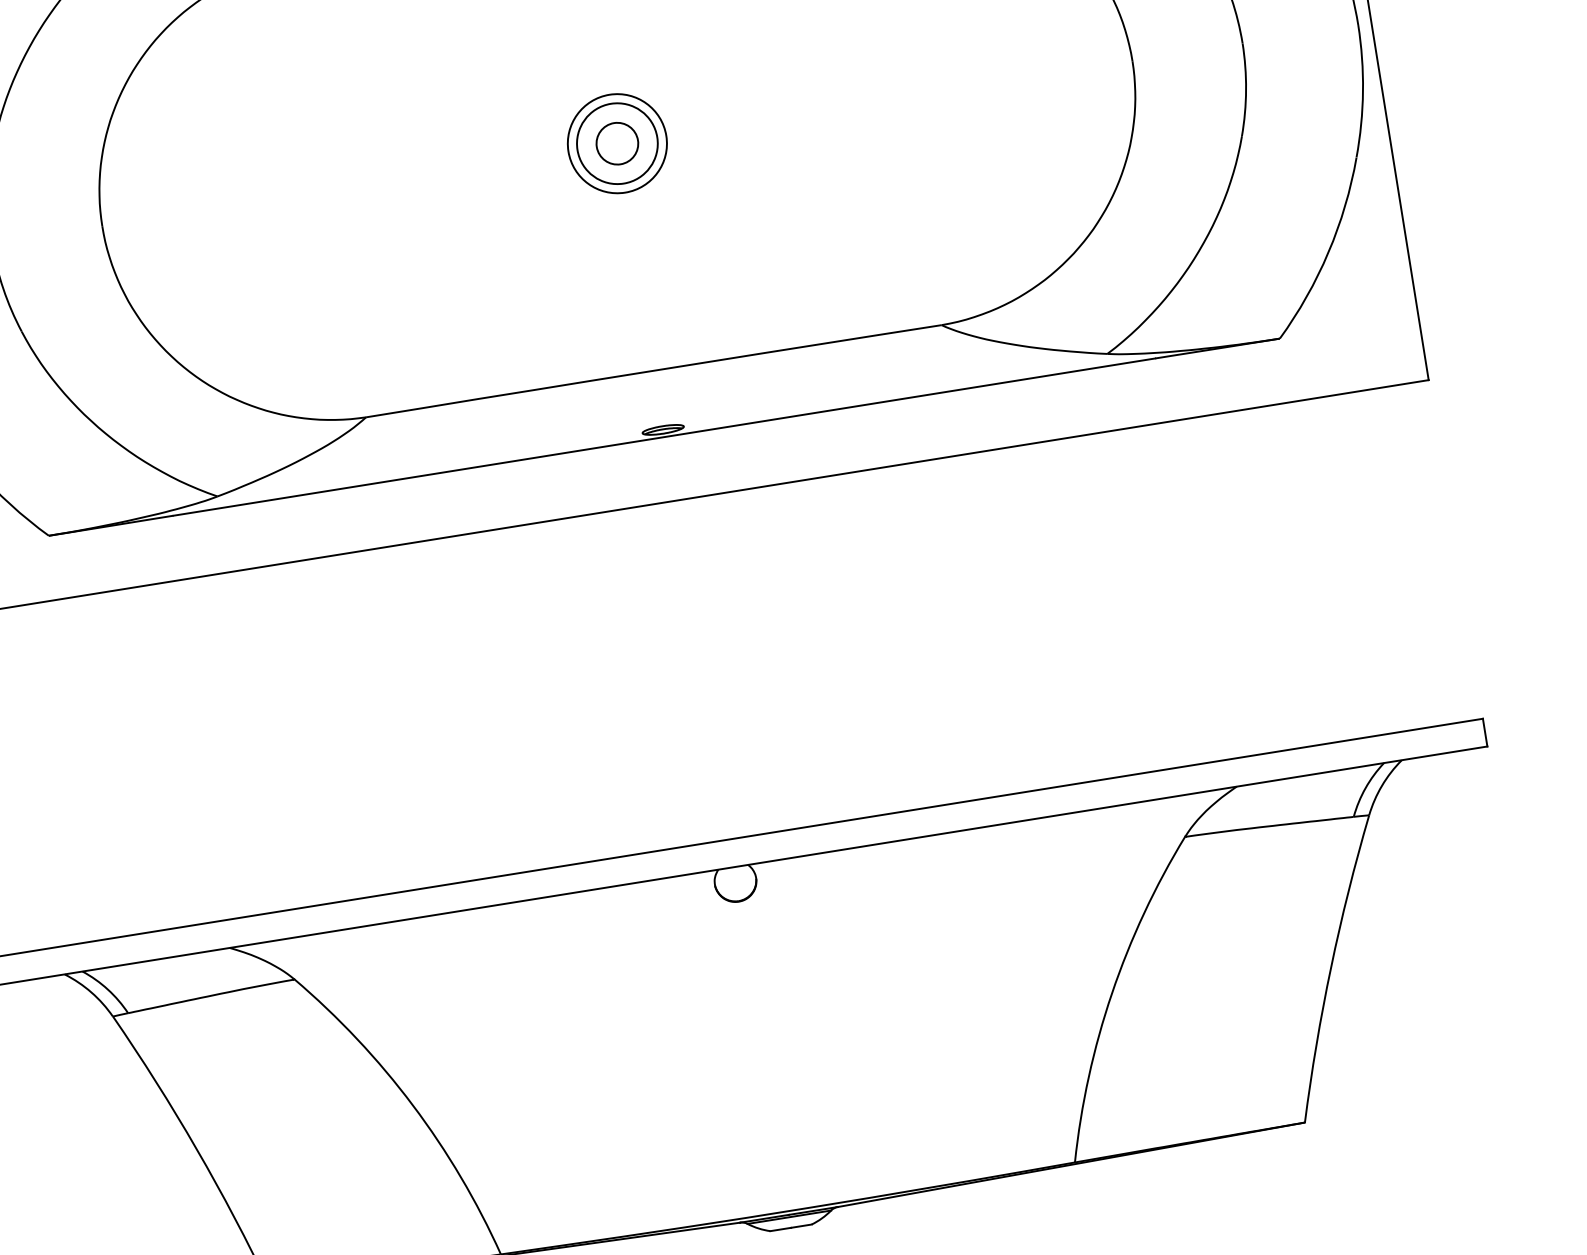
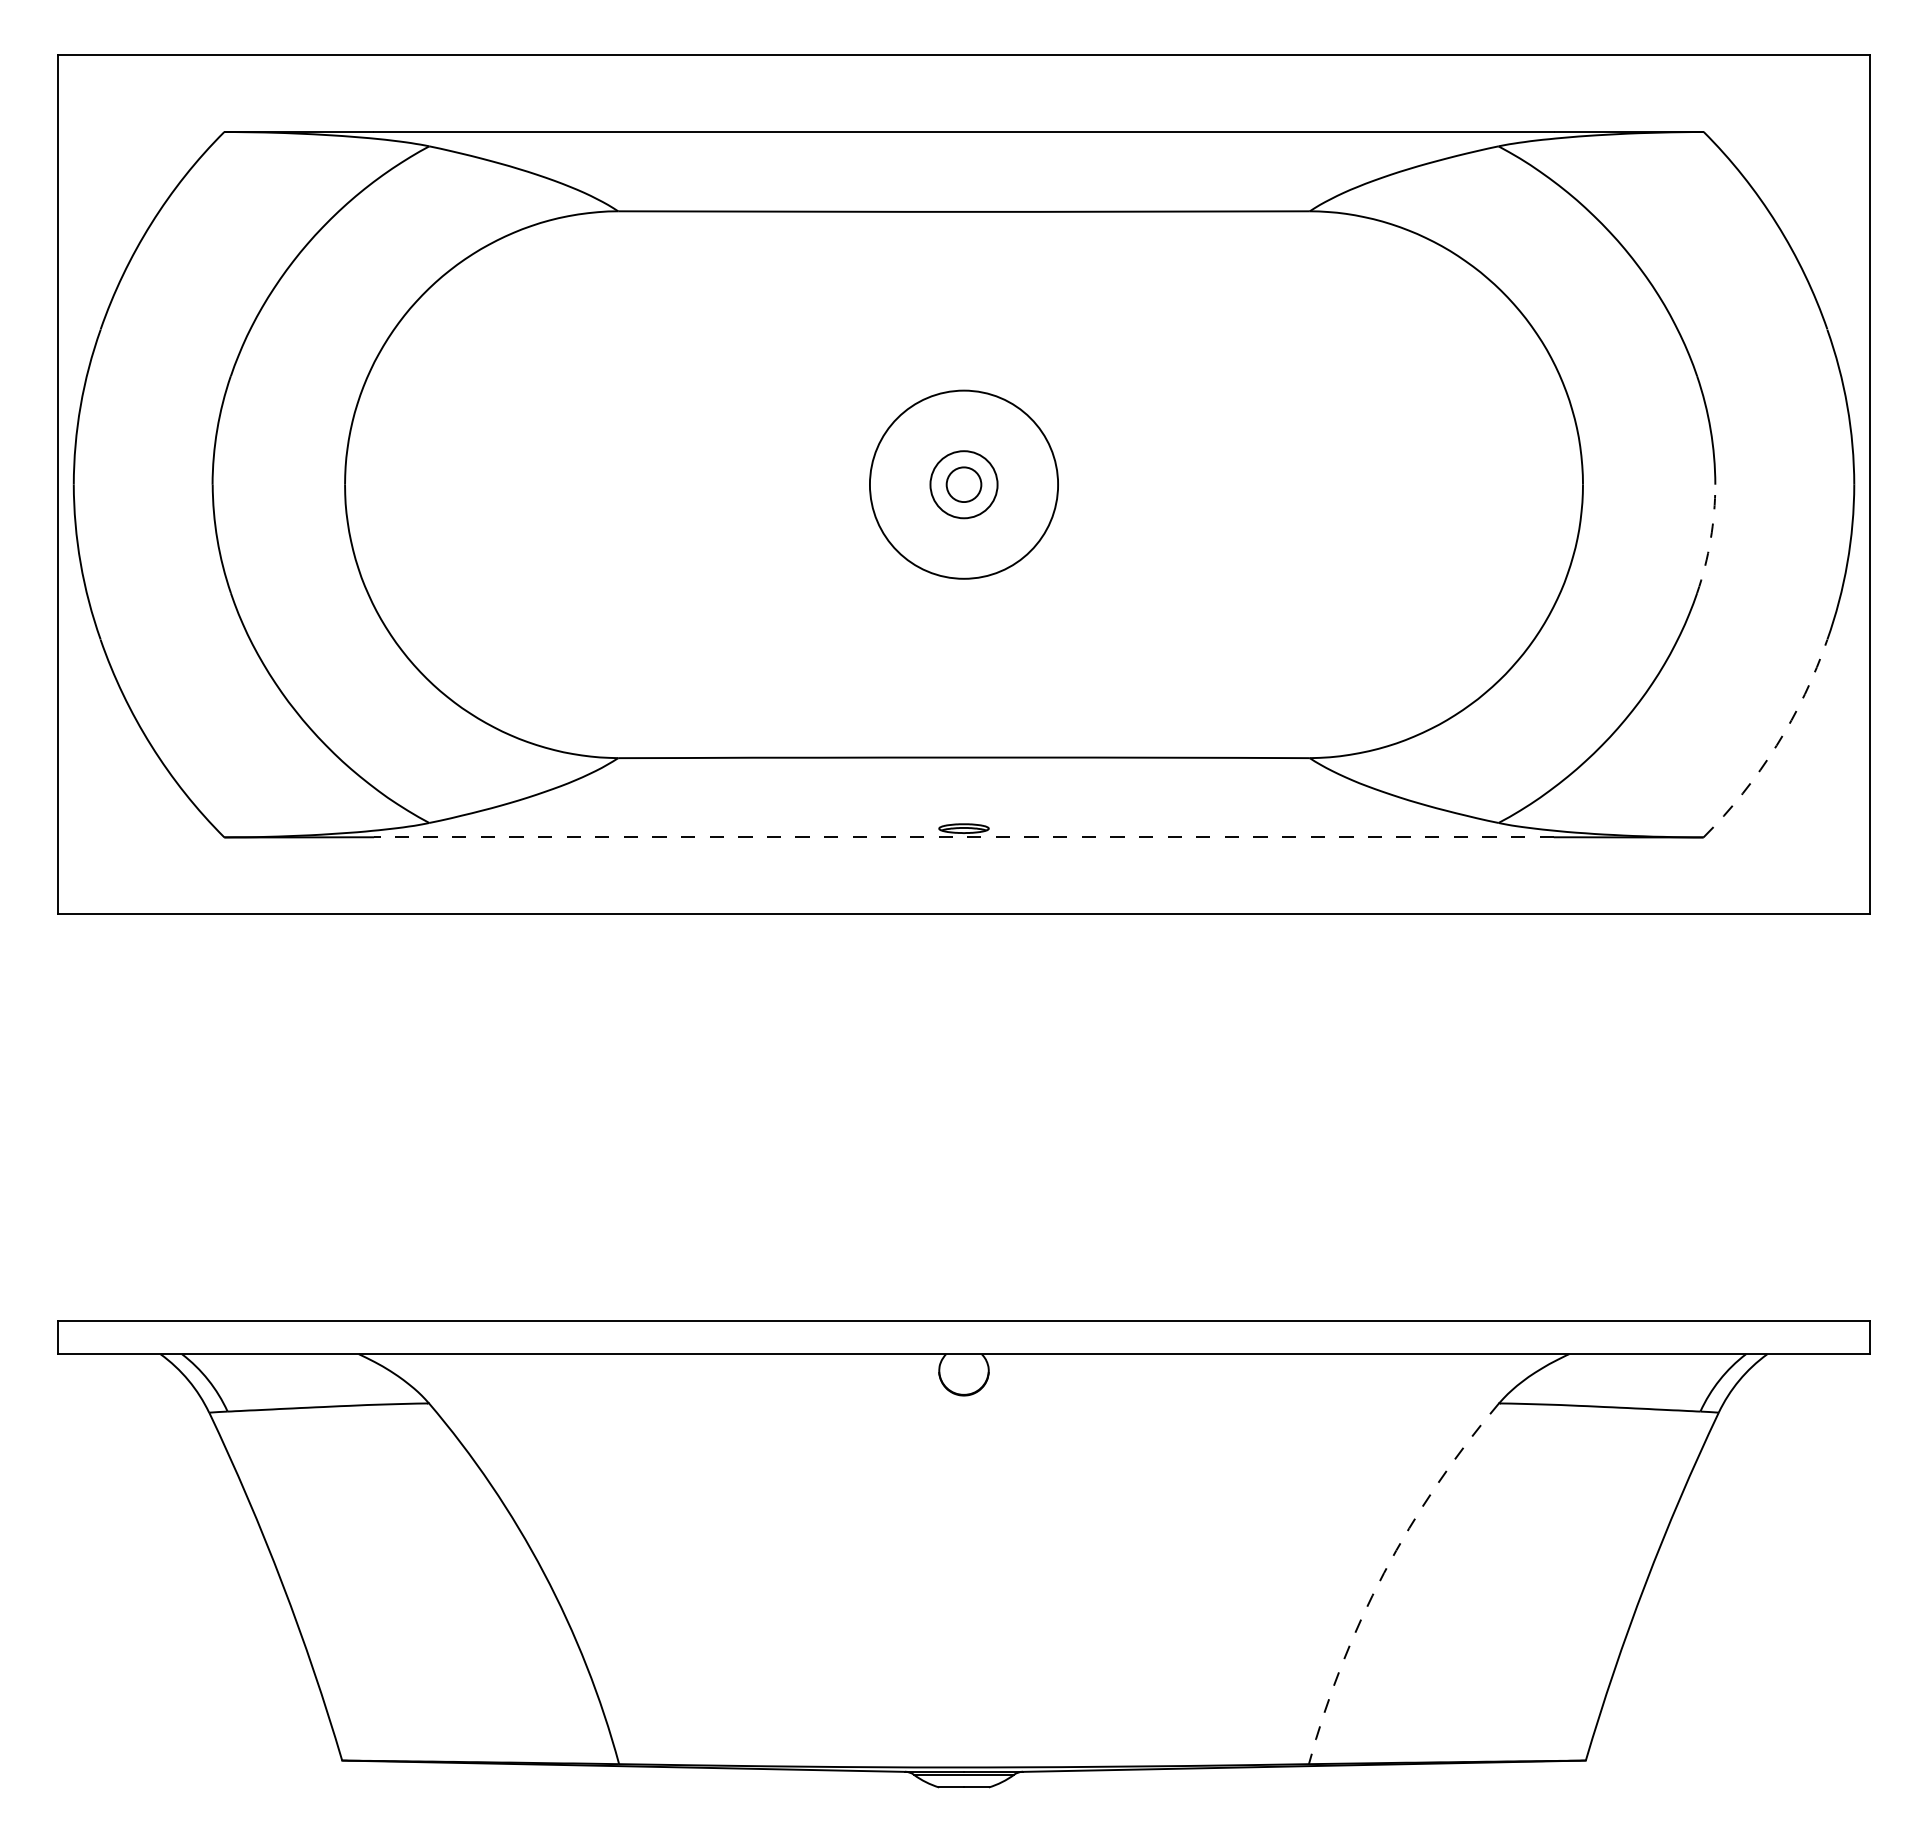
arc: (1245, 89) -> (1710, 539), solid -> dashed
circle: (616, 143) -> (963, 484), size x0.7
circle: (616, 143) -> (963, 484), size x0.7
circle: (616, 143) -> (963, 484), size x1.6
arc: (1328, 252) -> (1776, 745), solid -> dashed
line: (663, 437) -> (963, 837), solid -> dashed
arc: (1112, 993) -> (1384, 1573), solid -> dashed

